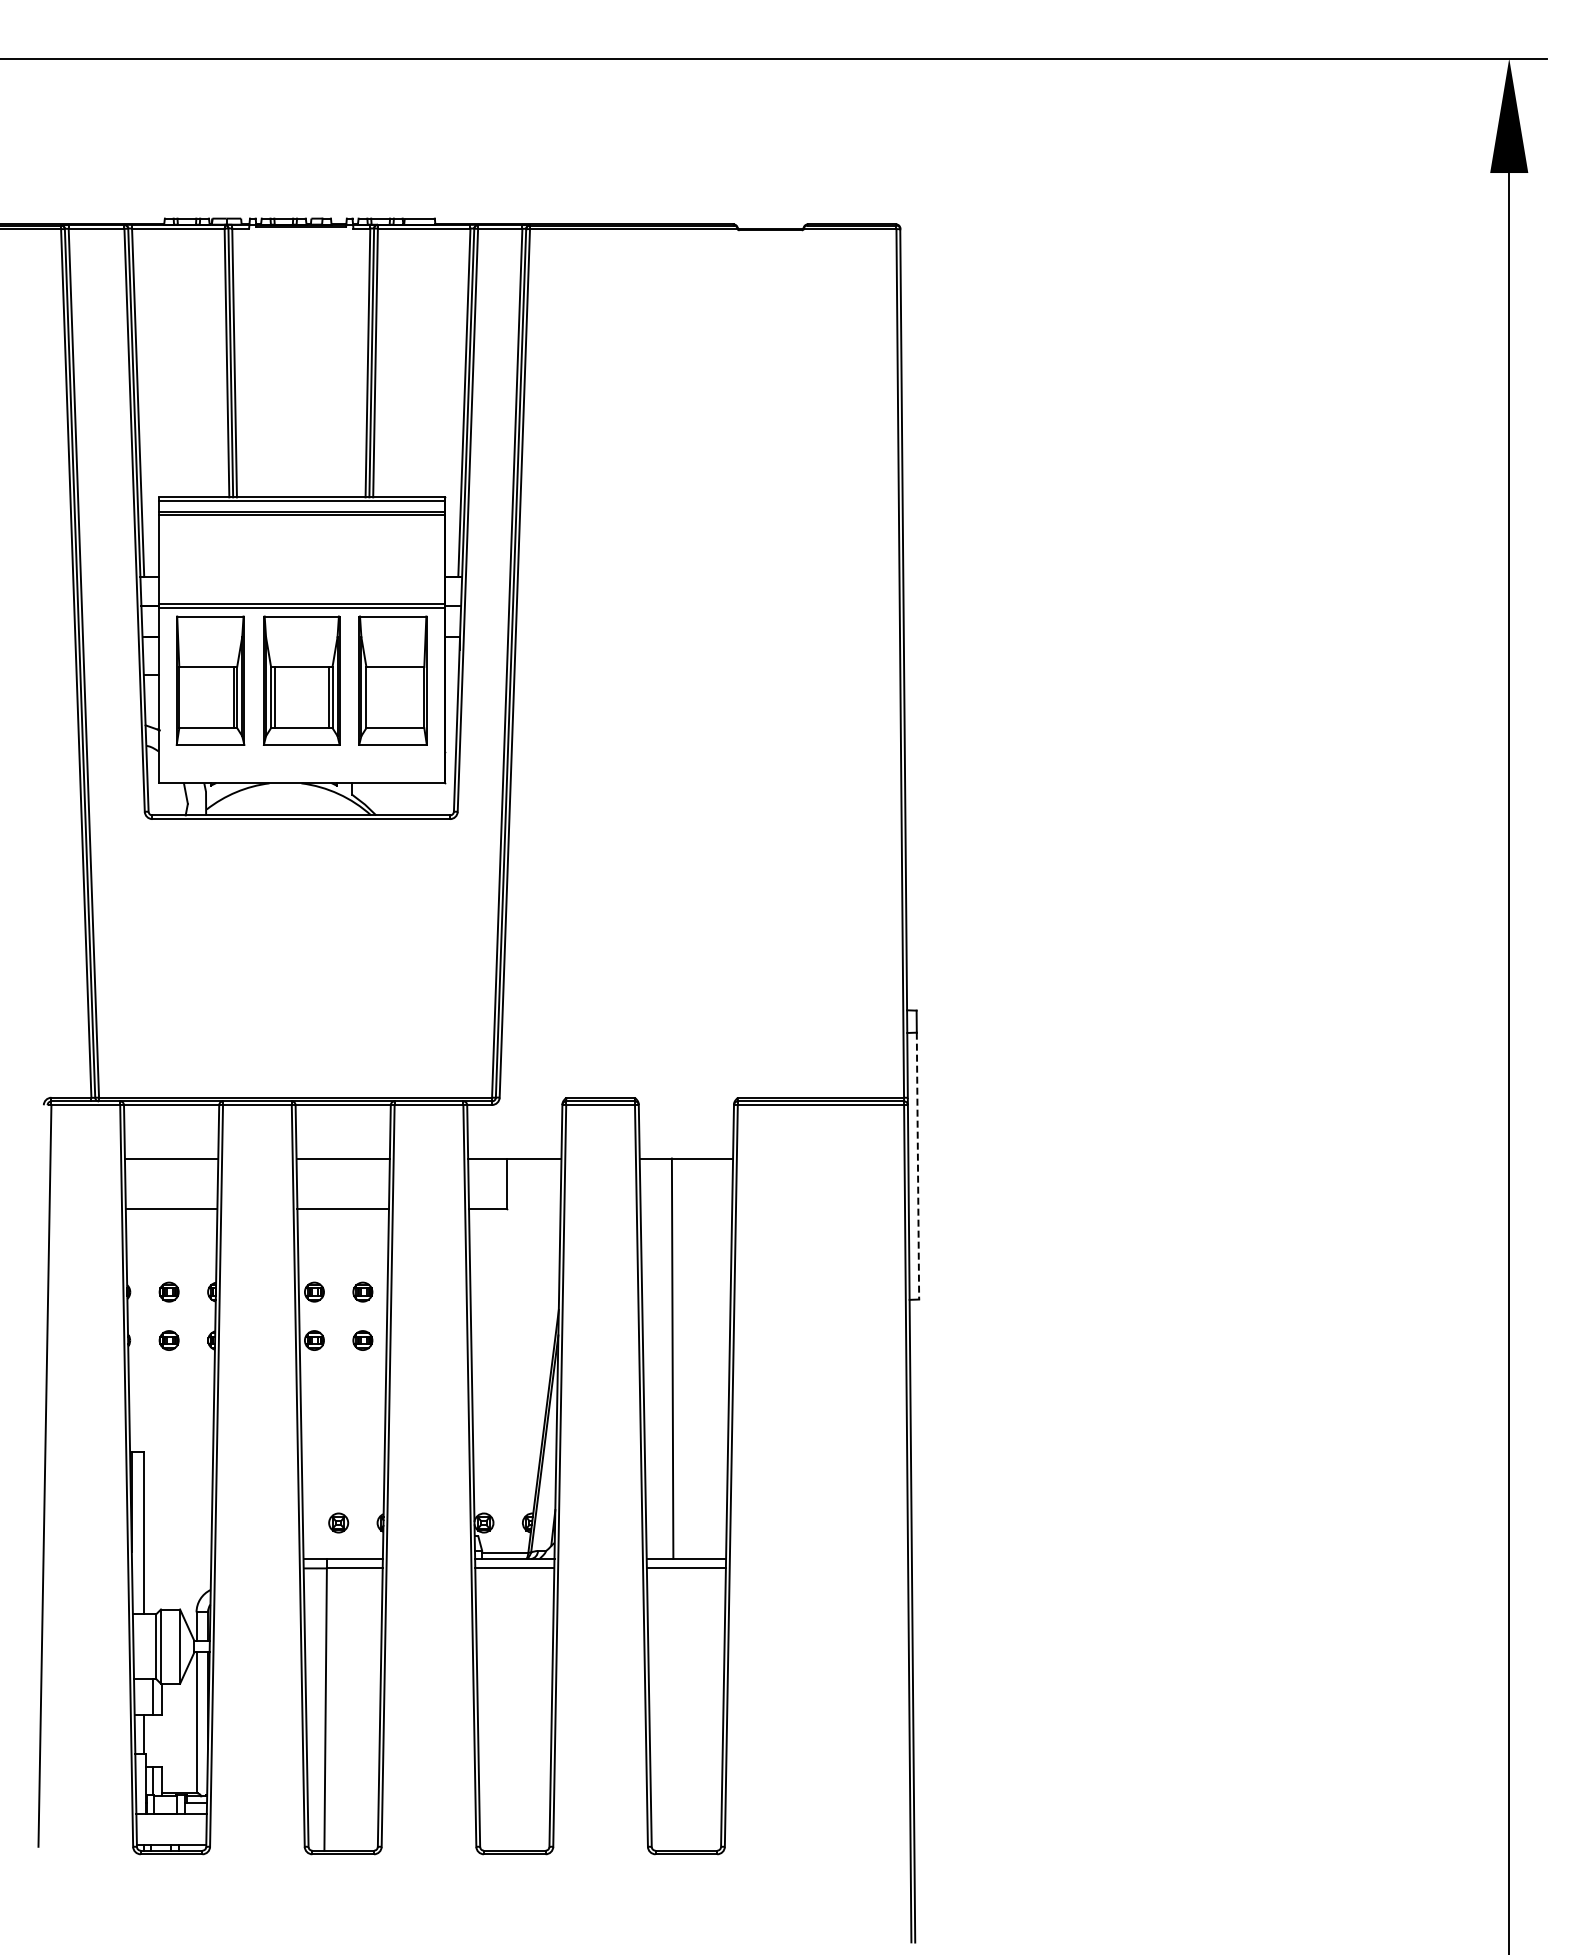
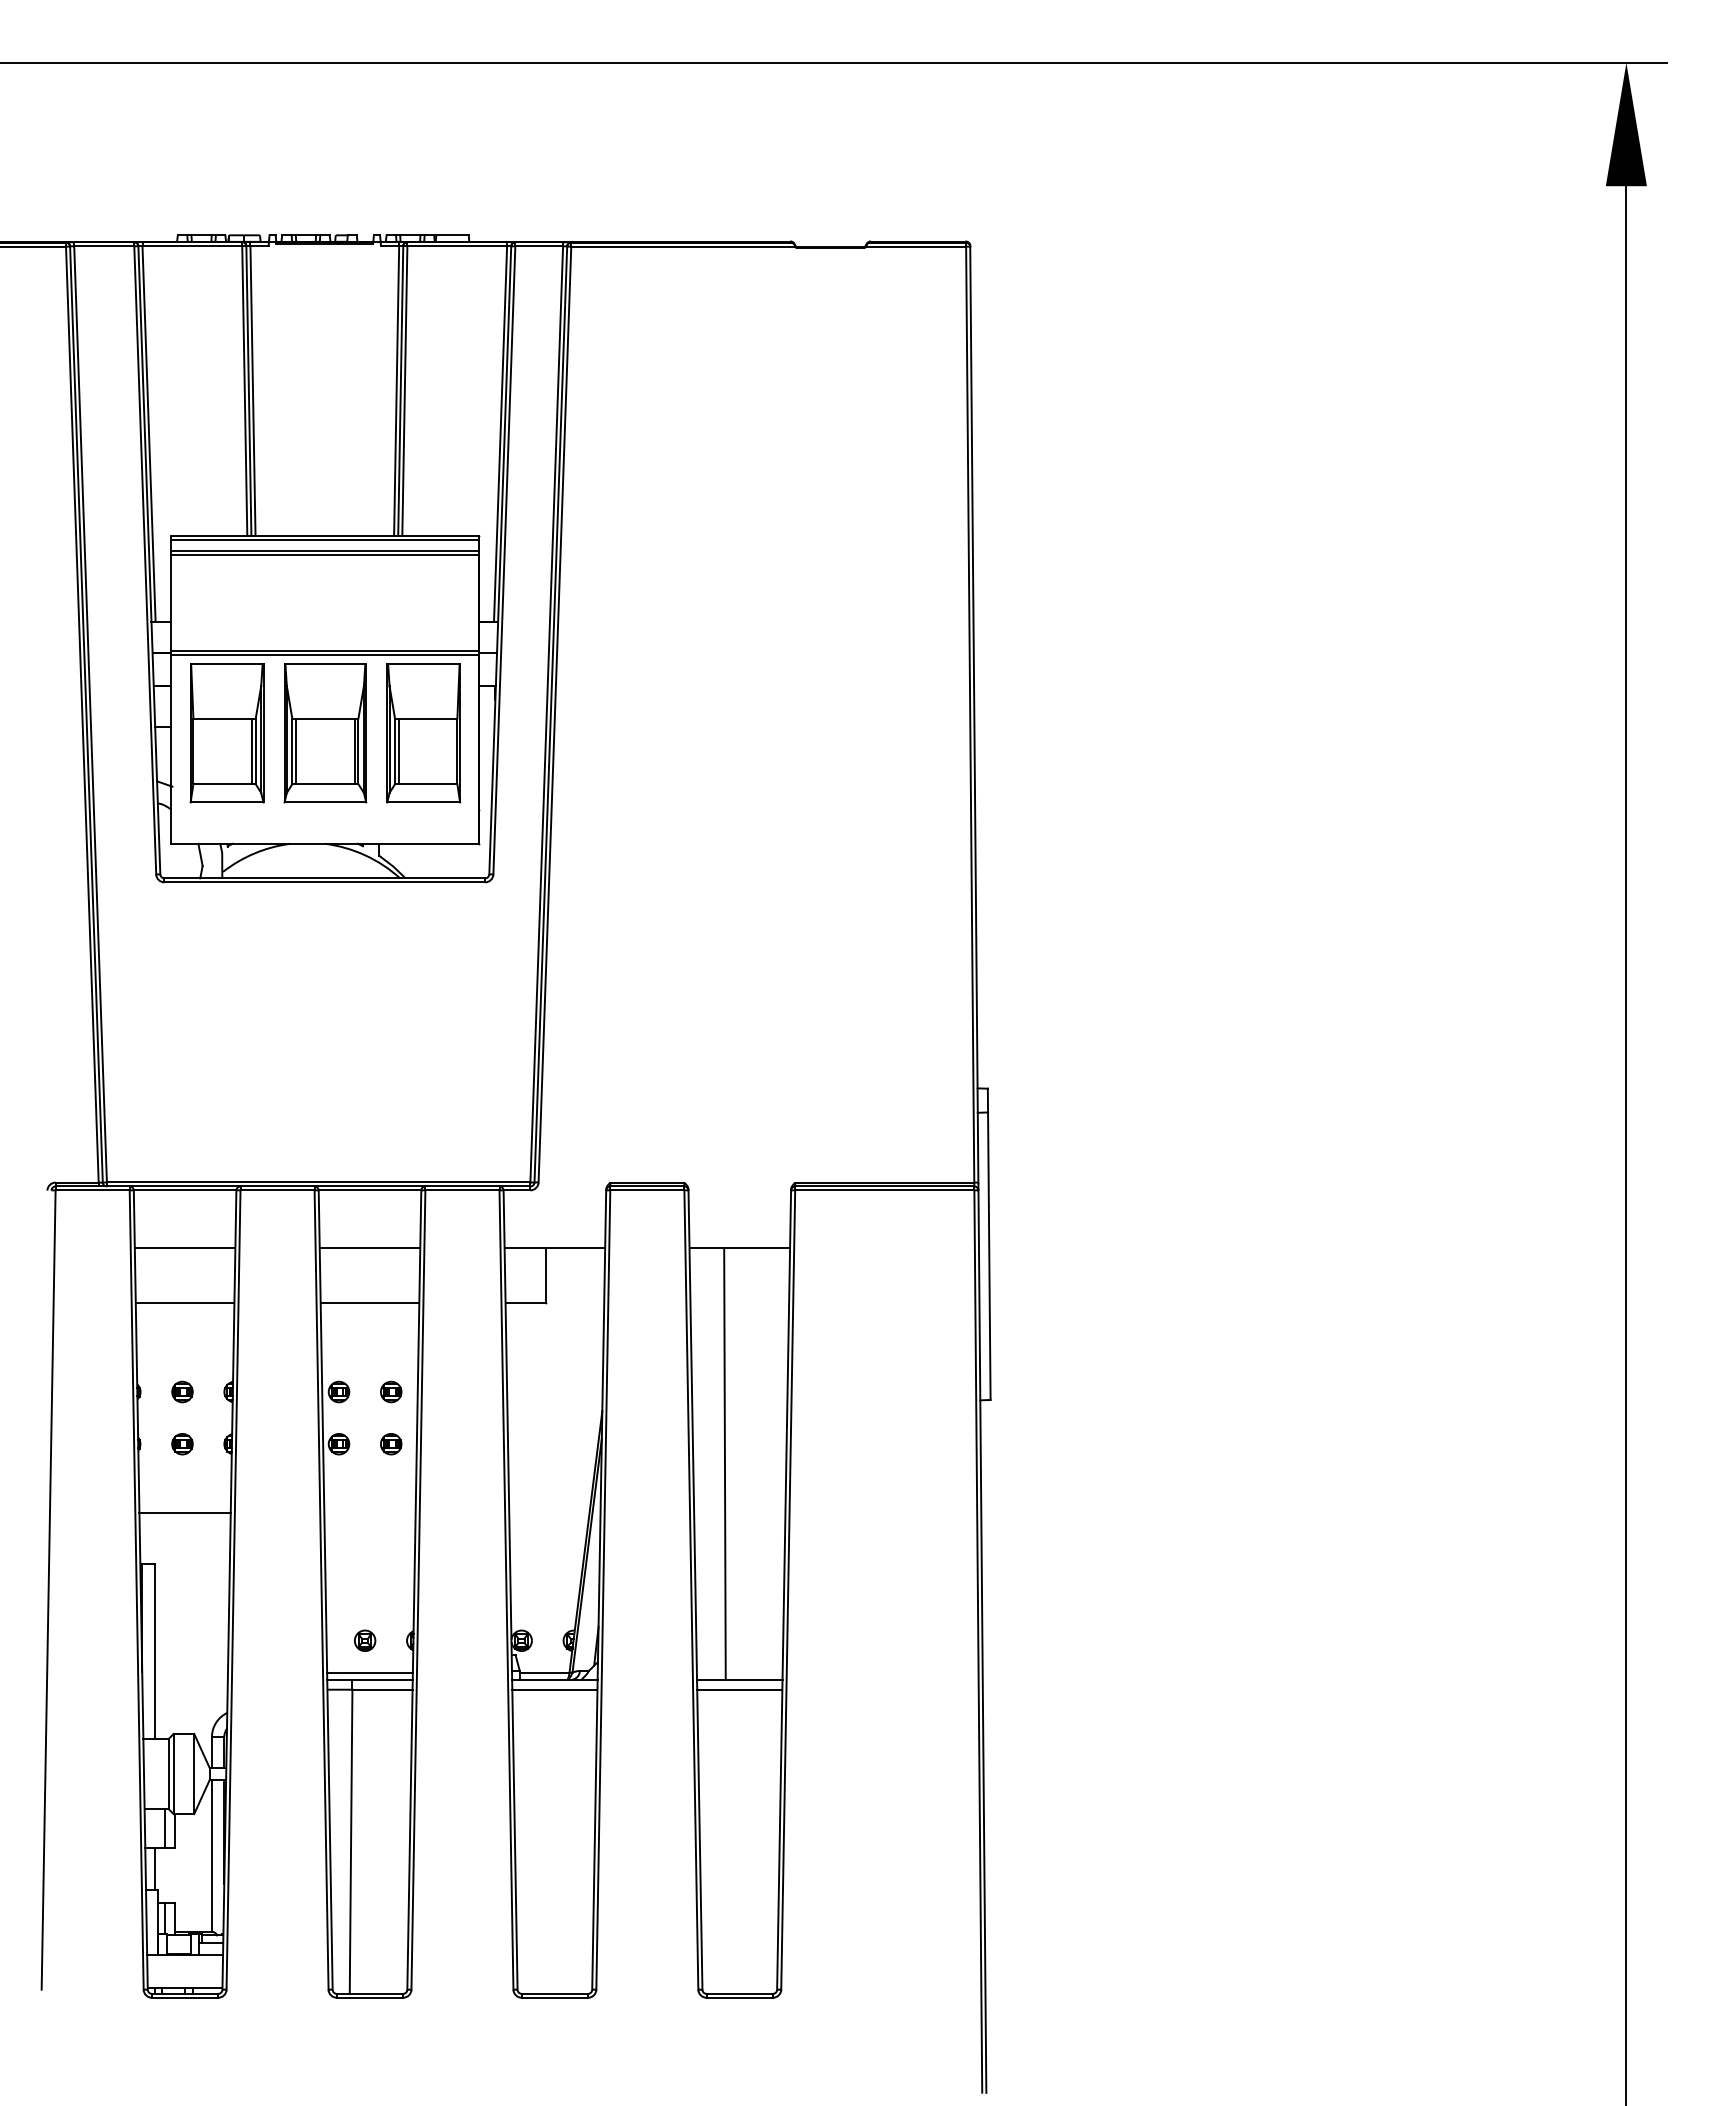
line: (369, 697) -> (398, 751), added
line: (917, 1166) -> (988, 1256), dashed -> solid
line: (171, 1404) -> (184, 1513), added
line: (342, 1553) -> (369, 1673), added

